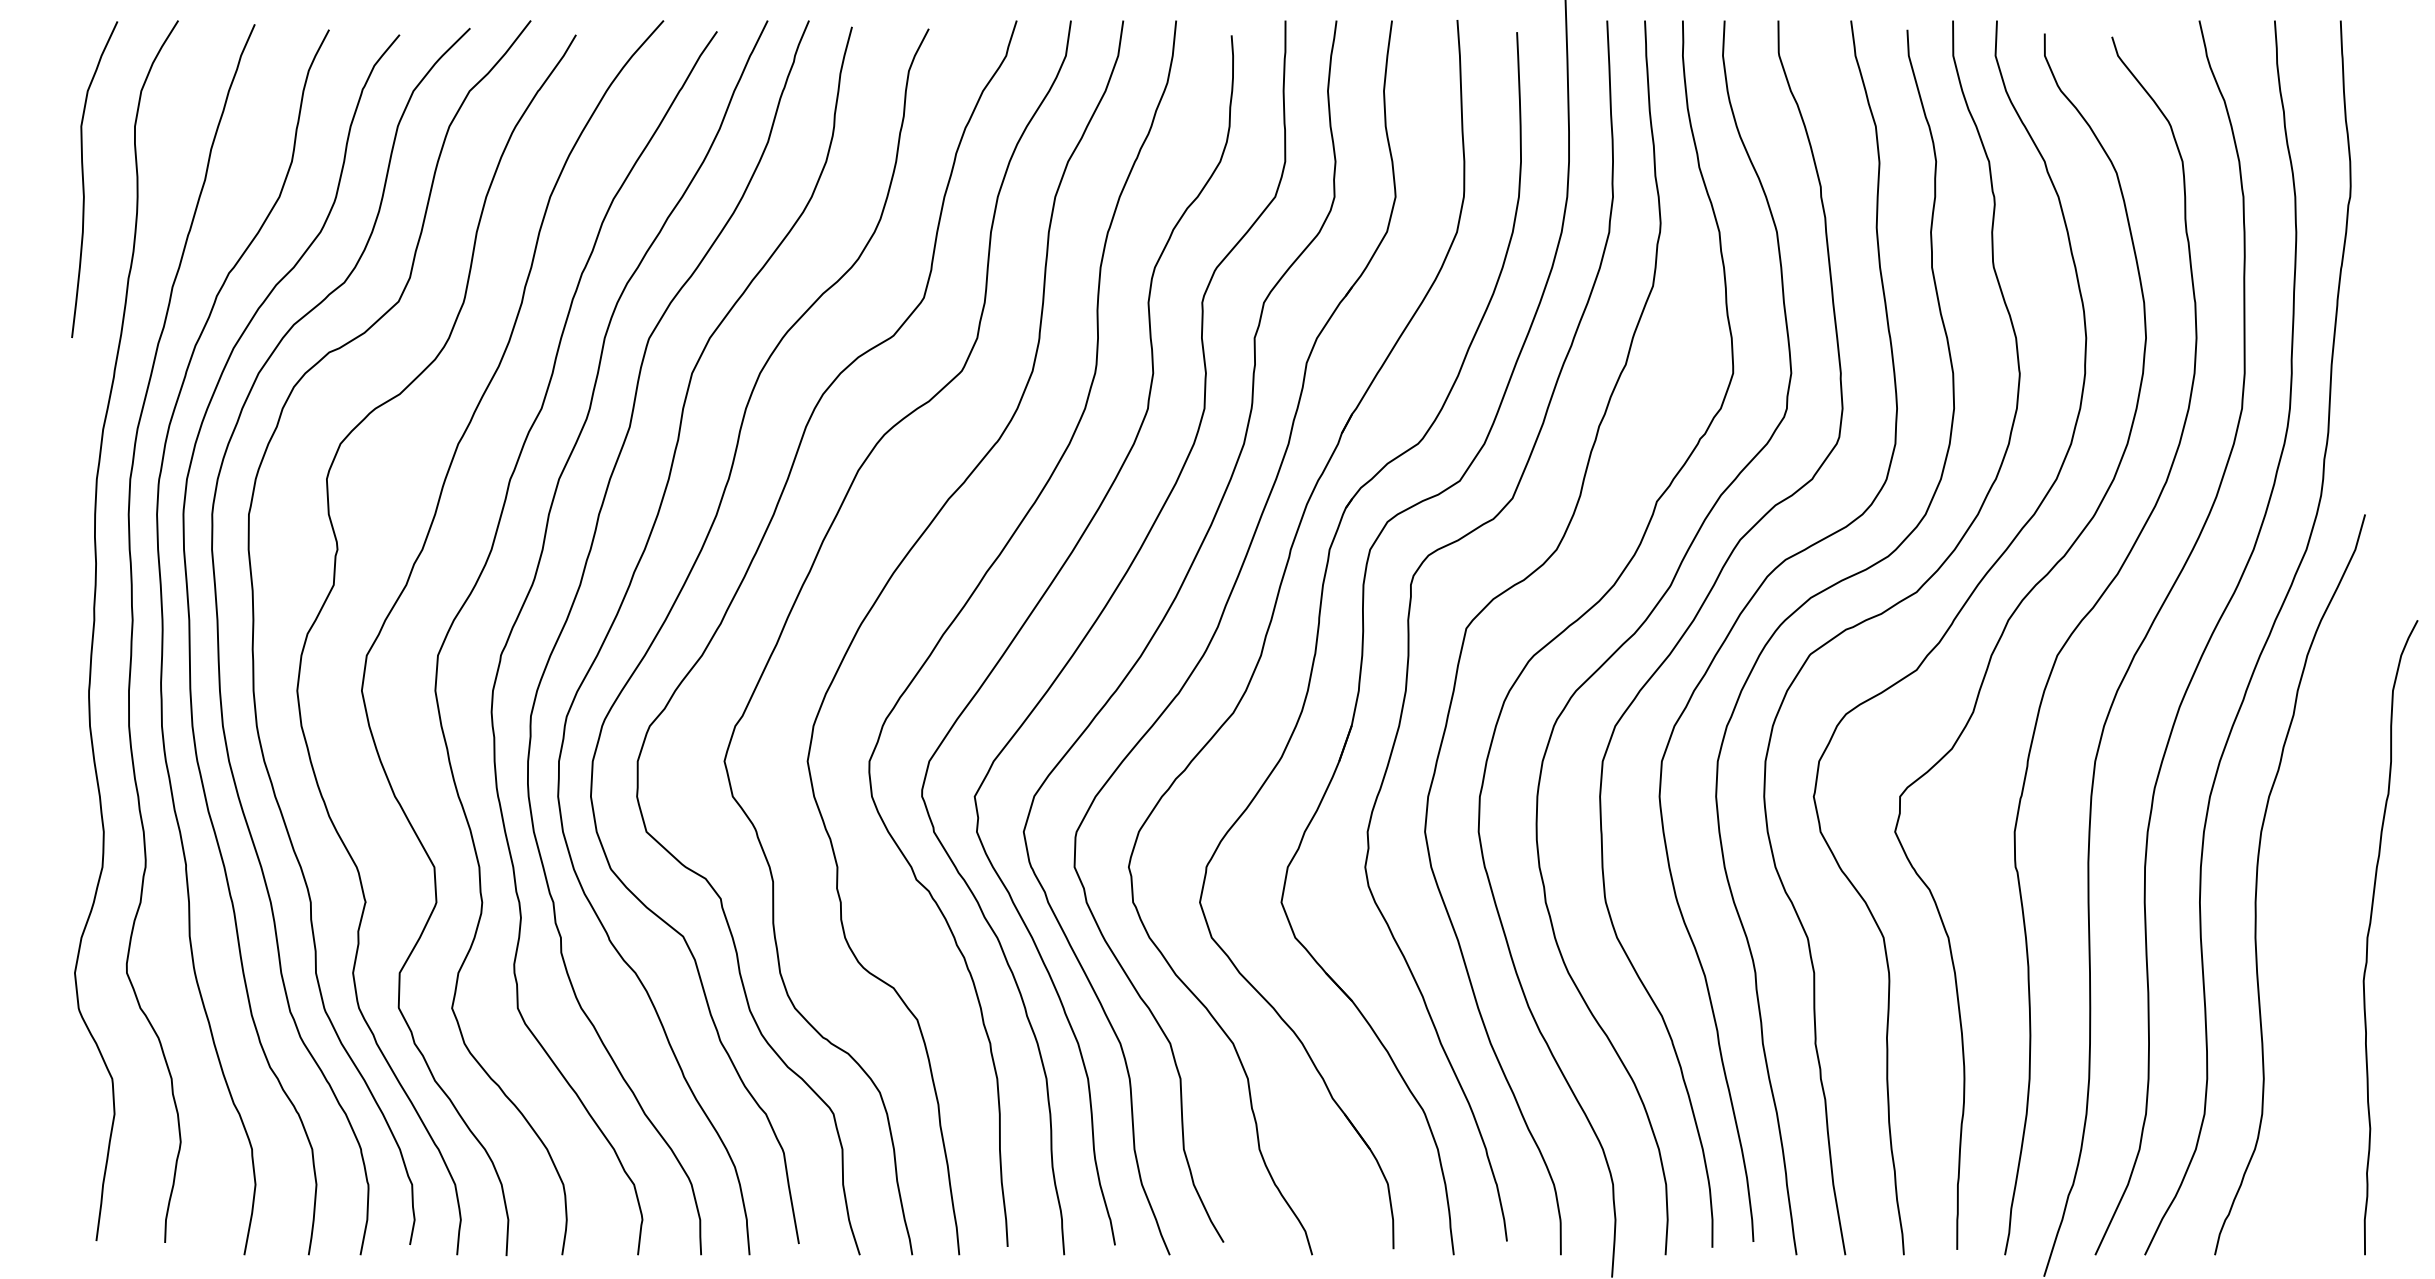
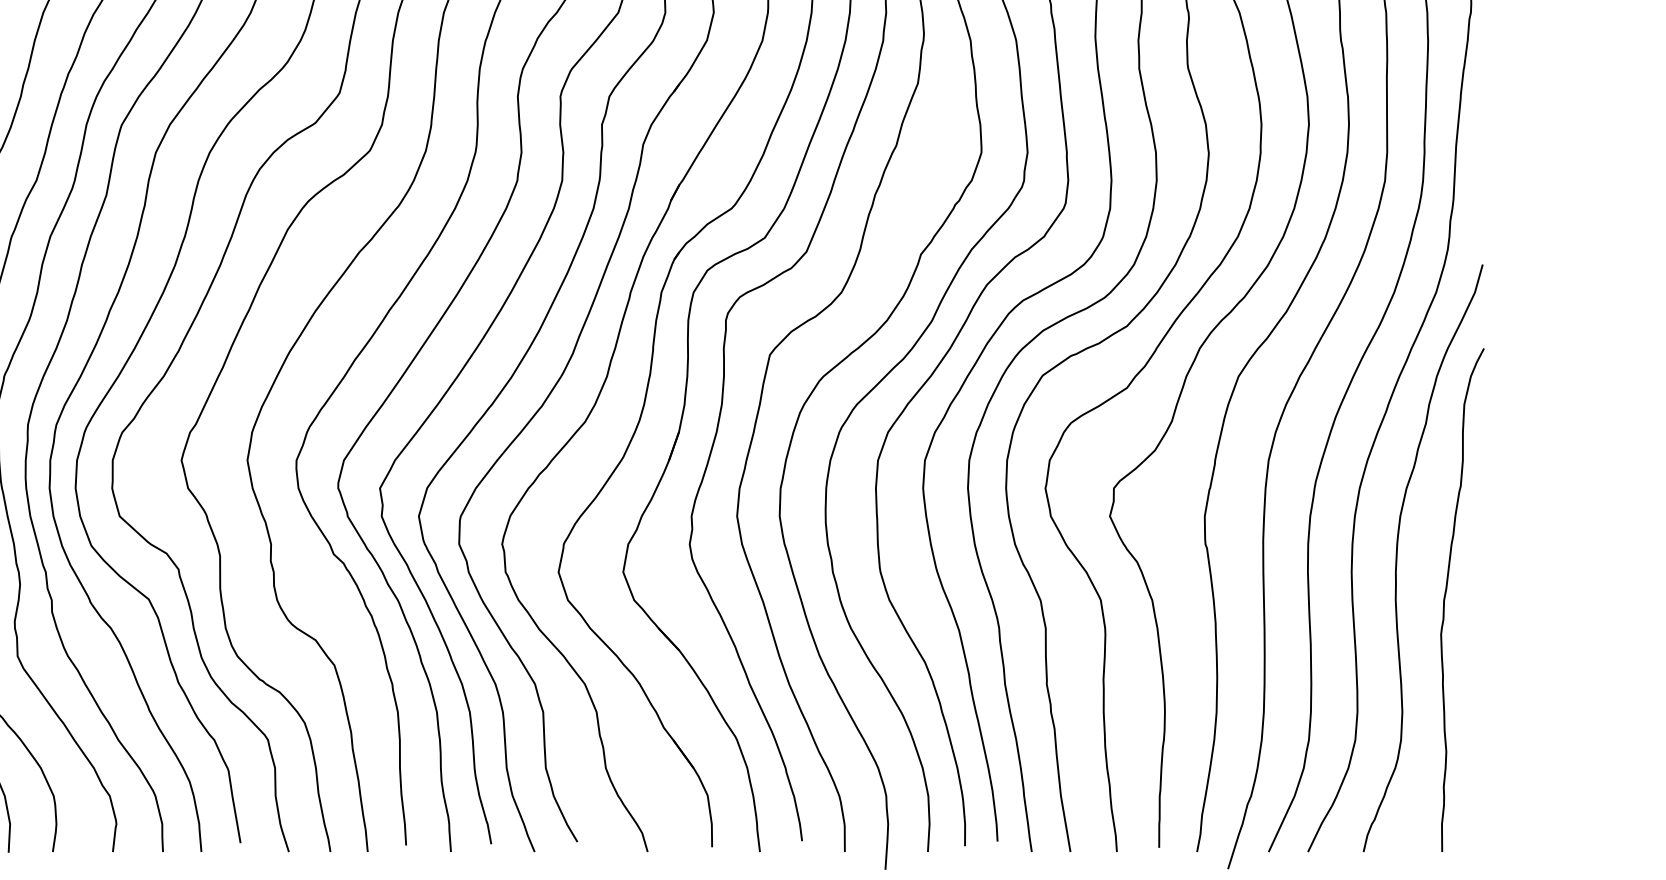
curve: (2369, 933) -> (1445, 596), moved

